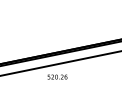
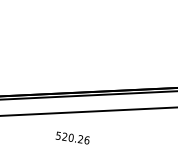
text: (57, 76) -> (72, 137), moved

